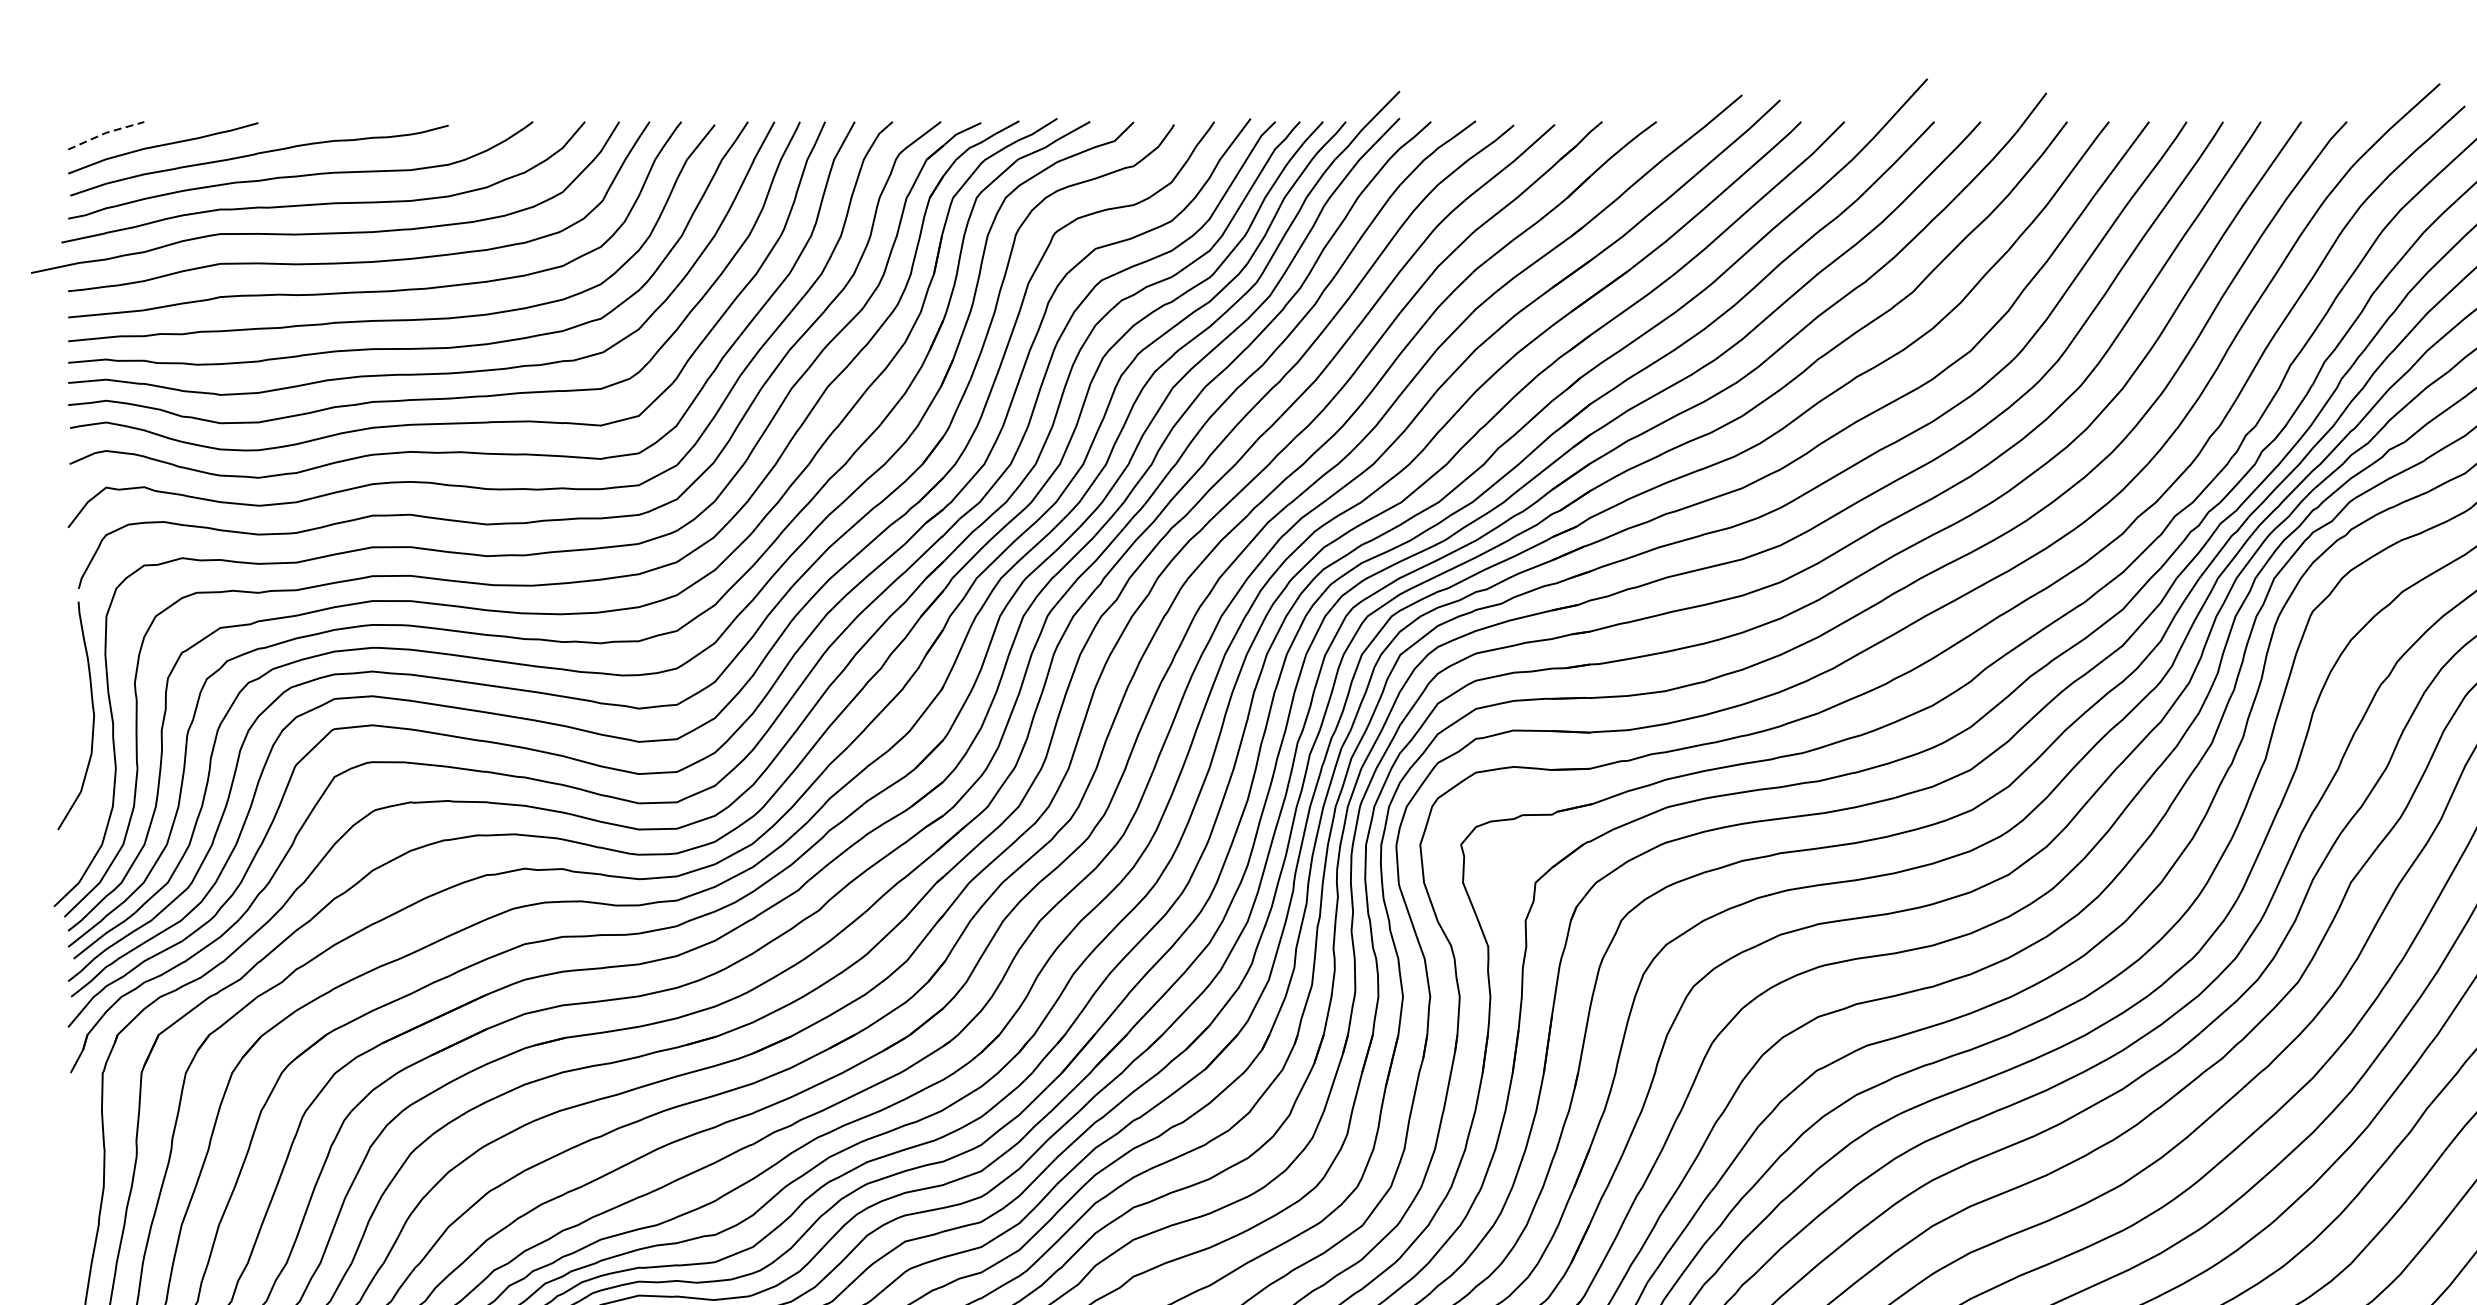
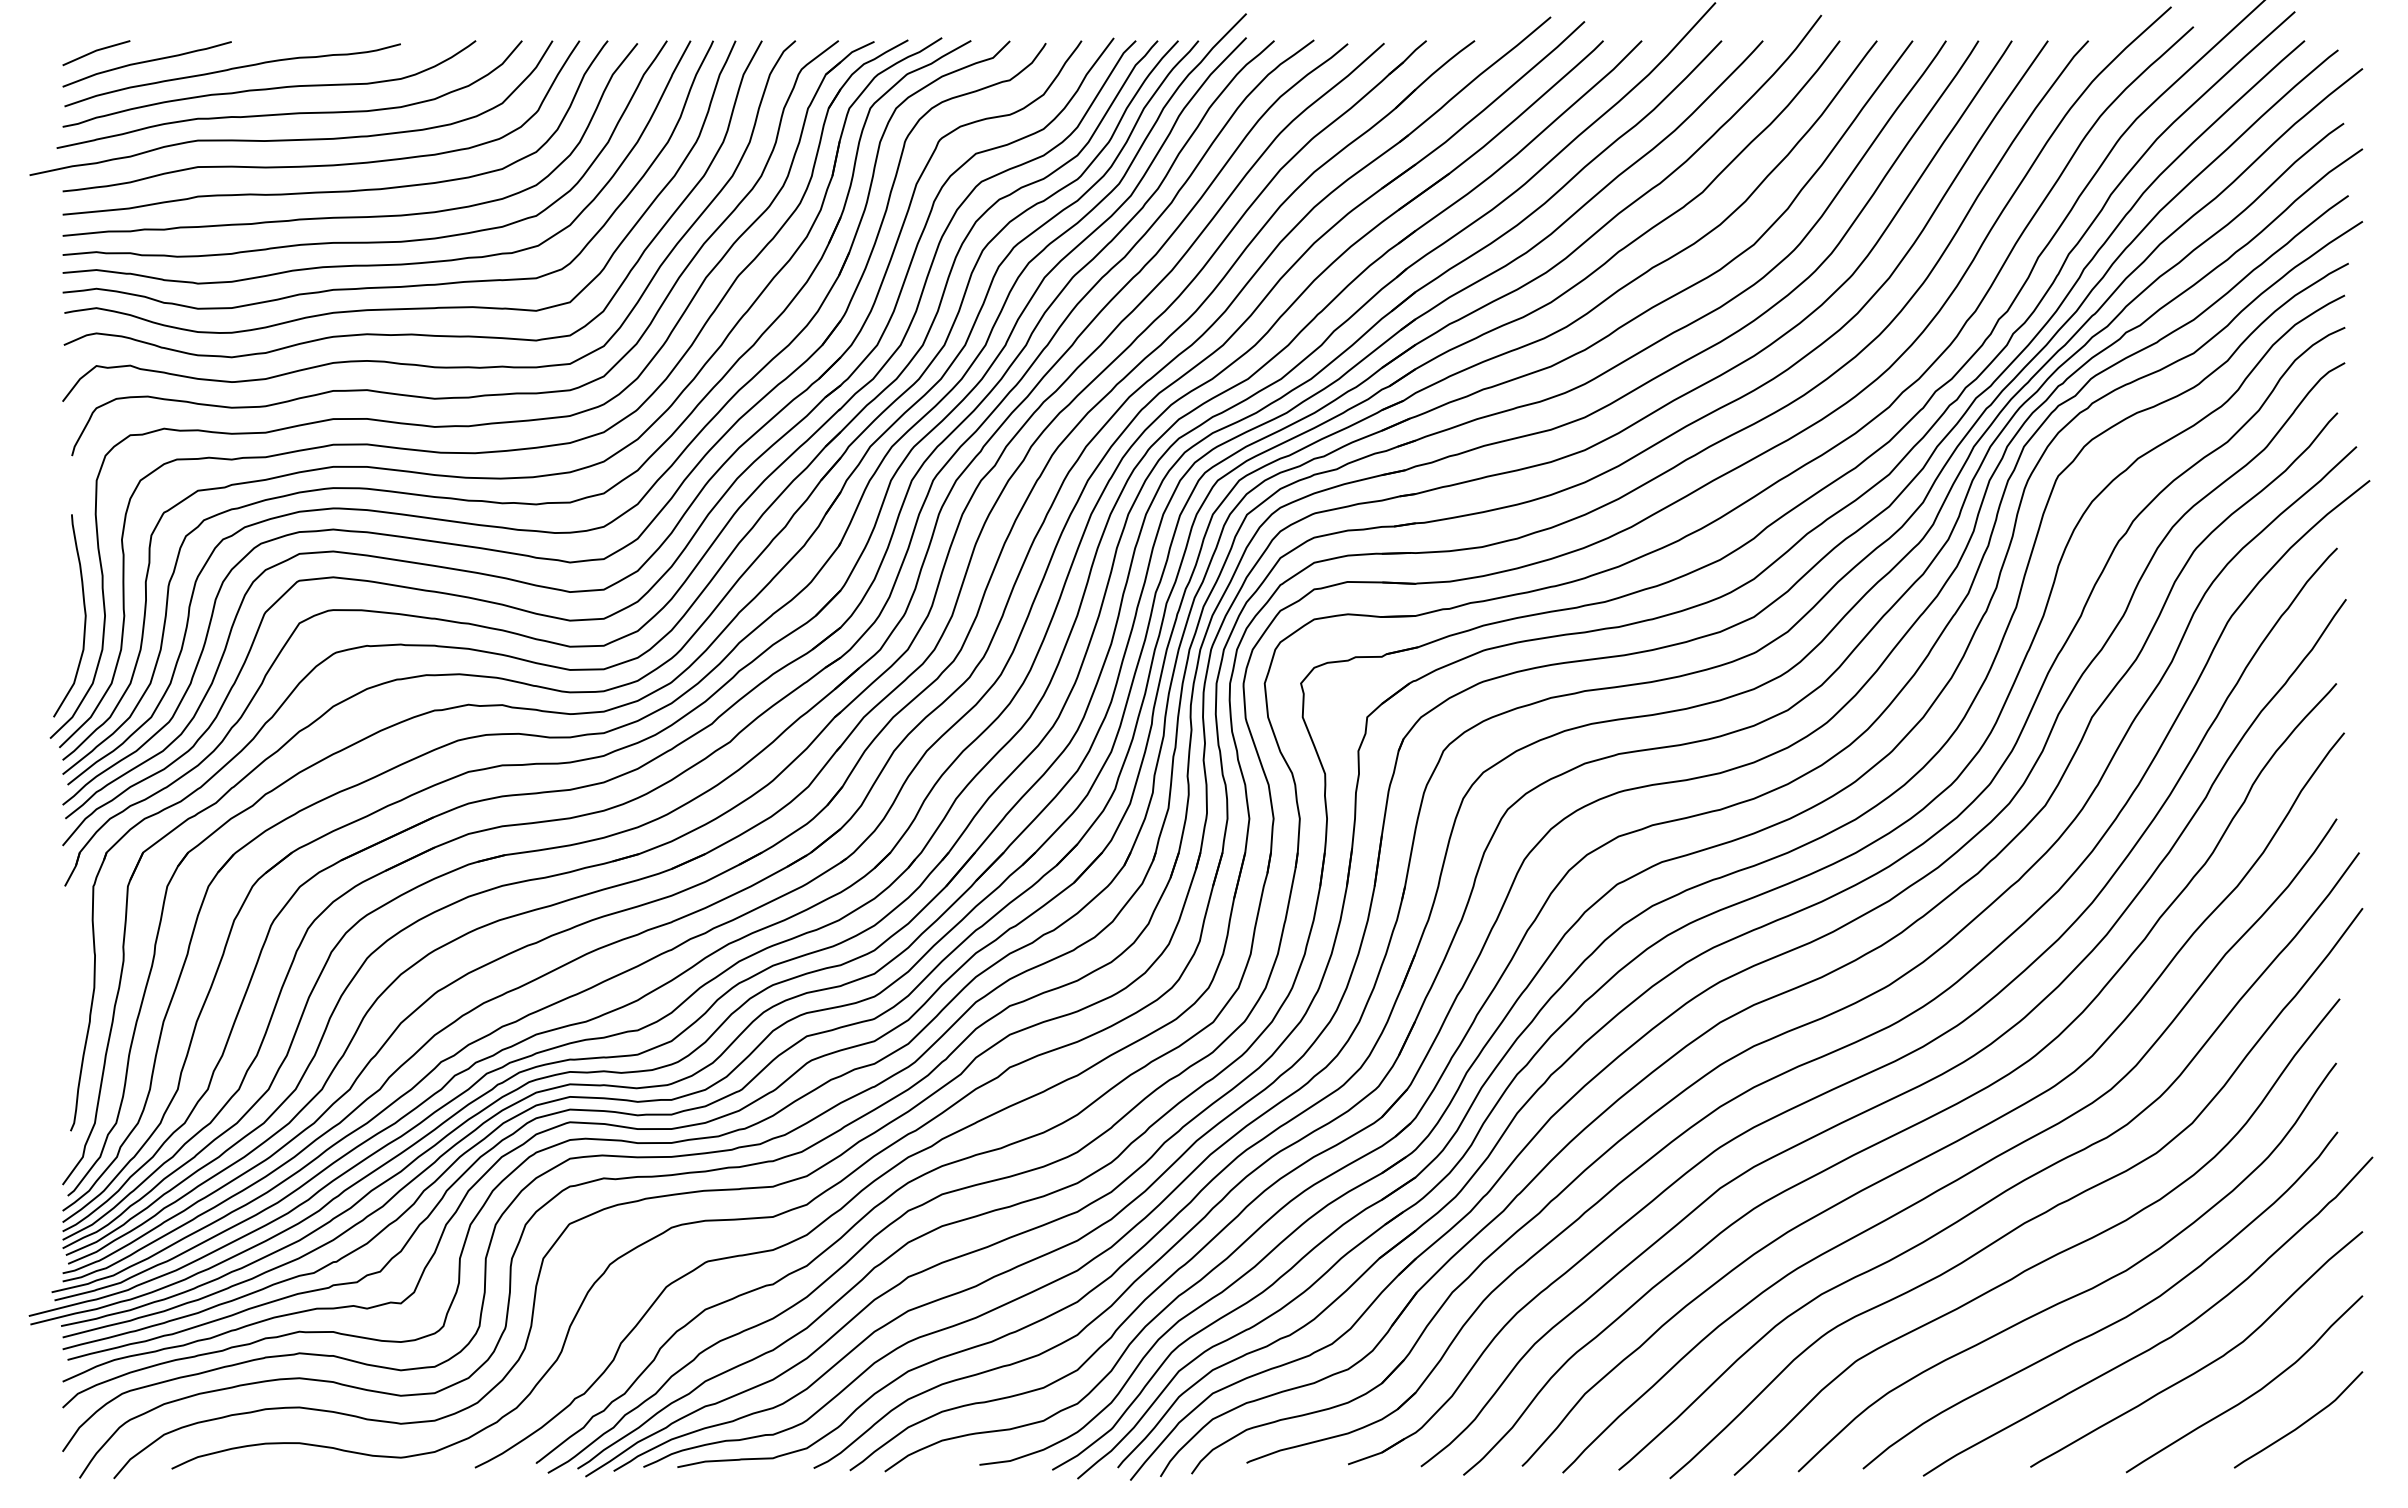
line: (106, 132) -> (96, 50), dashed -> solid
curve: (92, 715) -> (84, 615), moved

